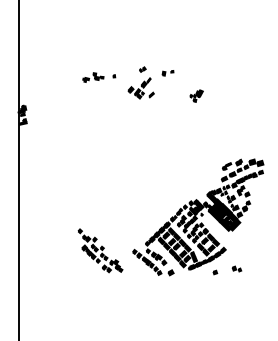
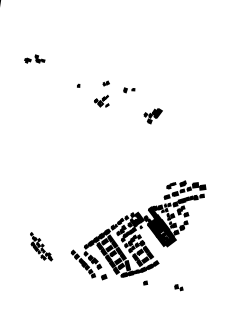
part: (93, 77) -> (35, 59), moved
part: (140, 88) -> (101, 100), size x0.6
part: (196, 95) -> (152, 115), size x1.4
part: (100, 250) -> (41, 246), size x0.6
part: (236, 268) -> (178, 287), moved

